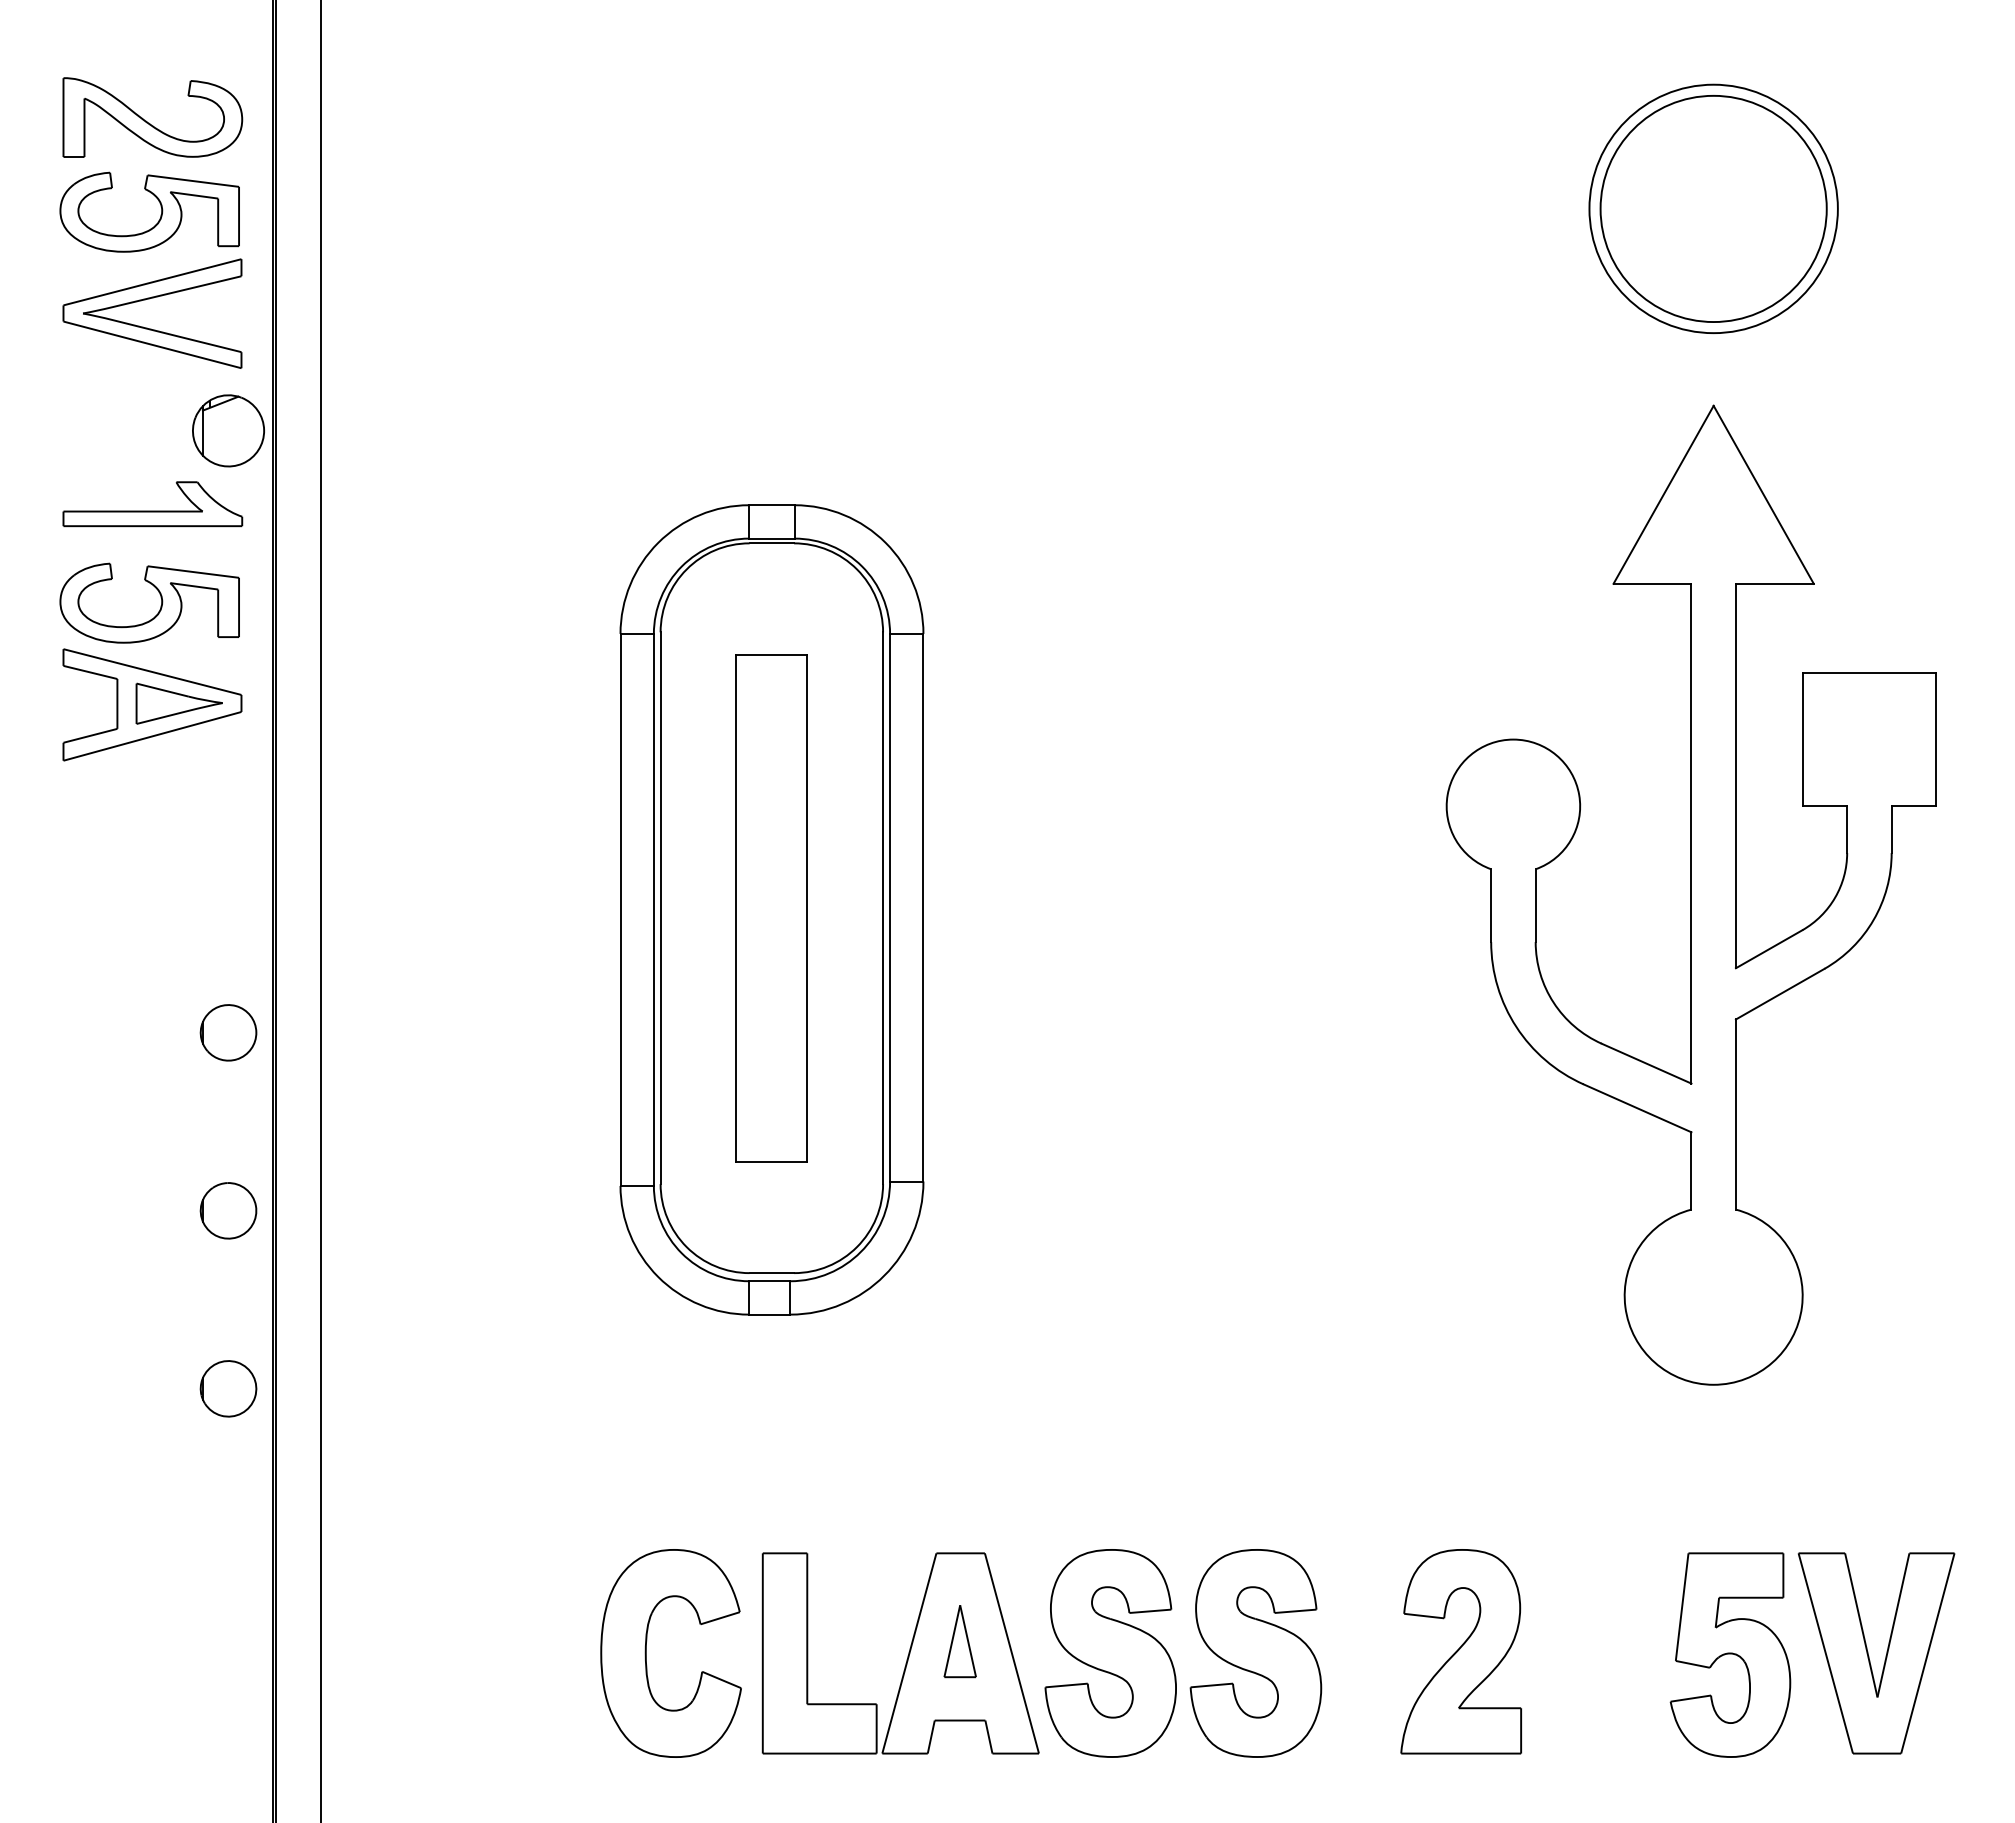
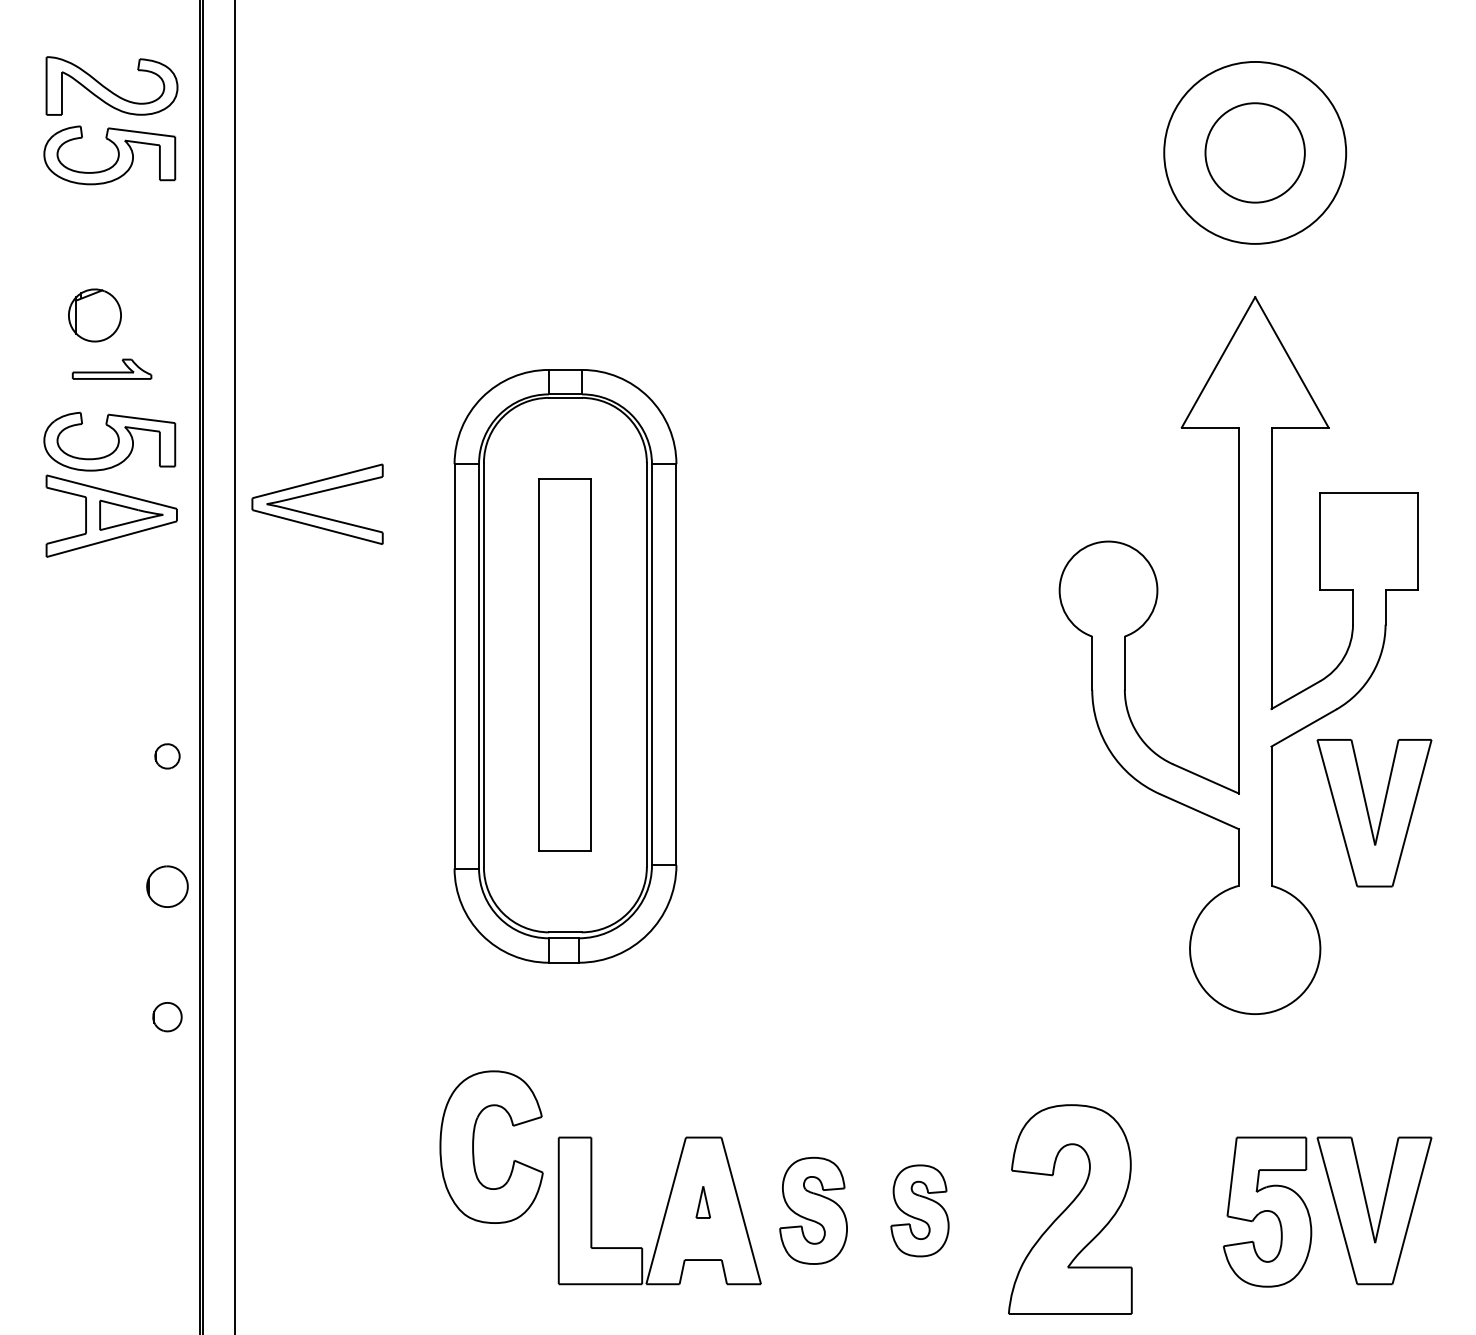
circle: (1713, 208) -> (1255, 152), size x0.6
part: (149, 299) -> (315, 493), moved
part: (228, 430) -> (94, 315), moved
part: (152, 504) -> (111, 369), size x0.6
part: (228, 1032) -> (167, 756), size x0.6
part: (1869, 1113) -> (1369, 815), added
part: (228, 1388) -> (167, 1016), size x0.7
part: (959, 1641) -> (702, 1202), size x0.6
part: (1460, 1651) -> (1069, 1209), size x1.4
part: (646, 1653) -> (473, 1147), moved
part: (1110, 1653) -> (813, 1210), size x0.7
part: (1255, 1653) -> (919, 1210), size x0.6

